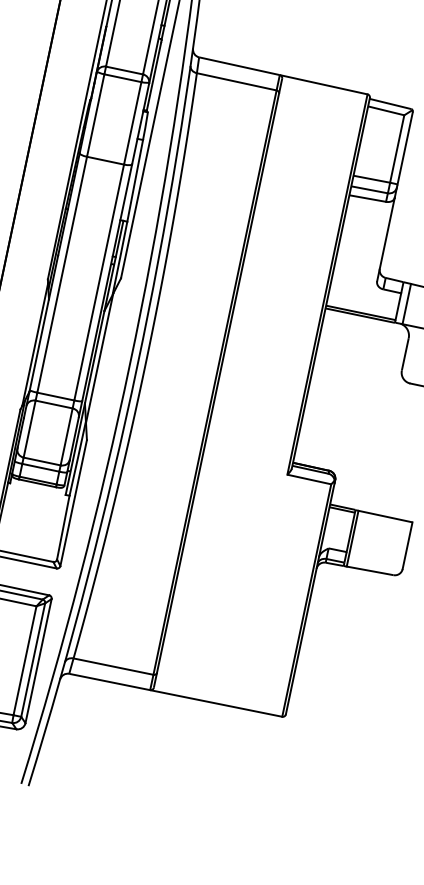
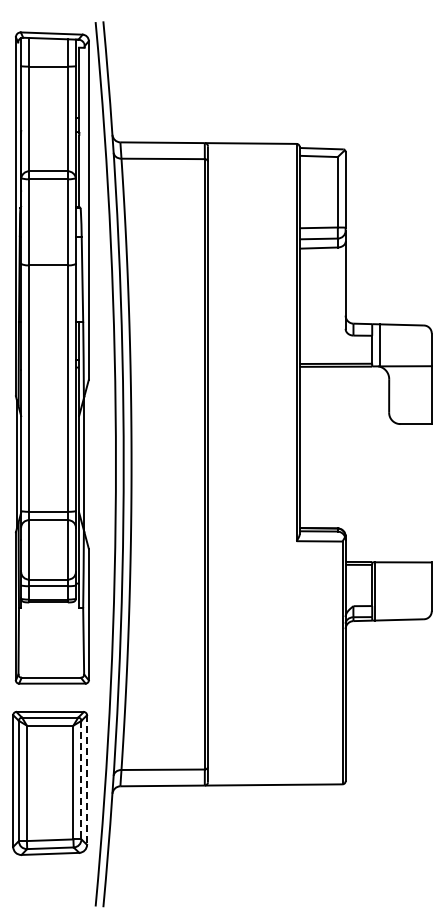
line: (33, 660) -> (81, 780), solid -> dashed
line: (38, 661) -> (87, 780), solid -> dashed

